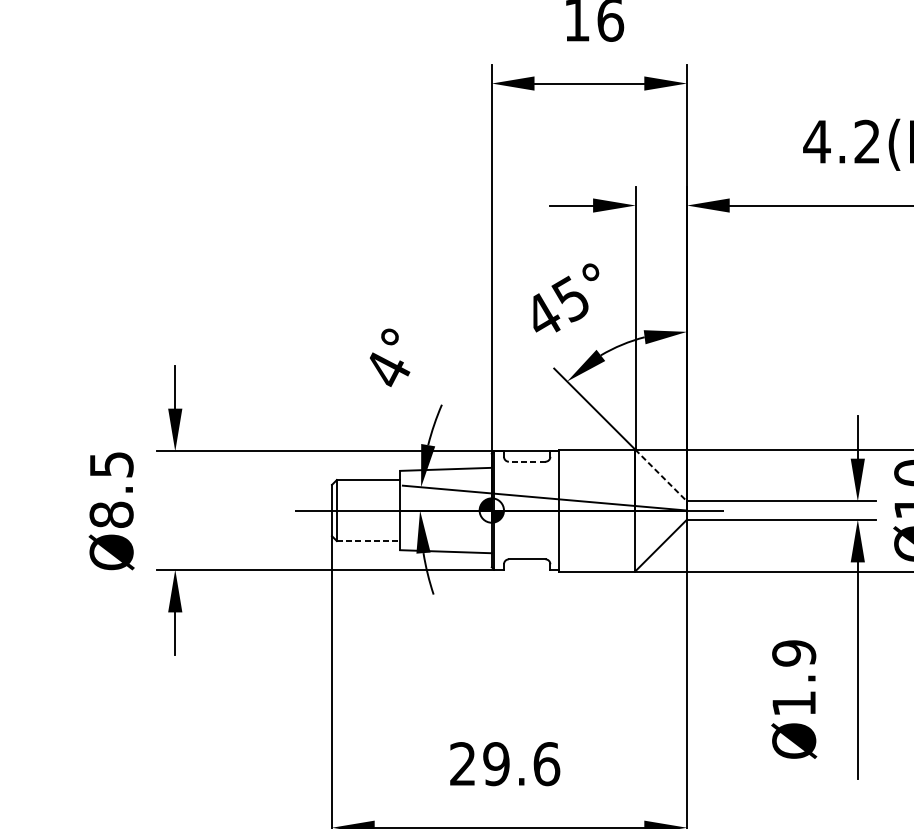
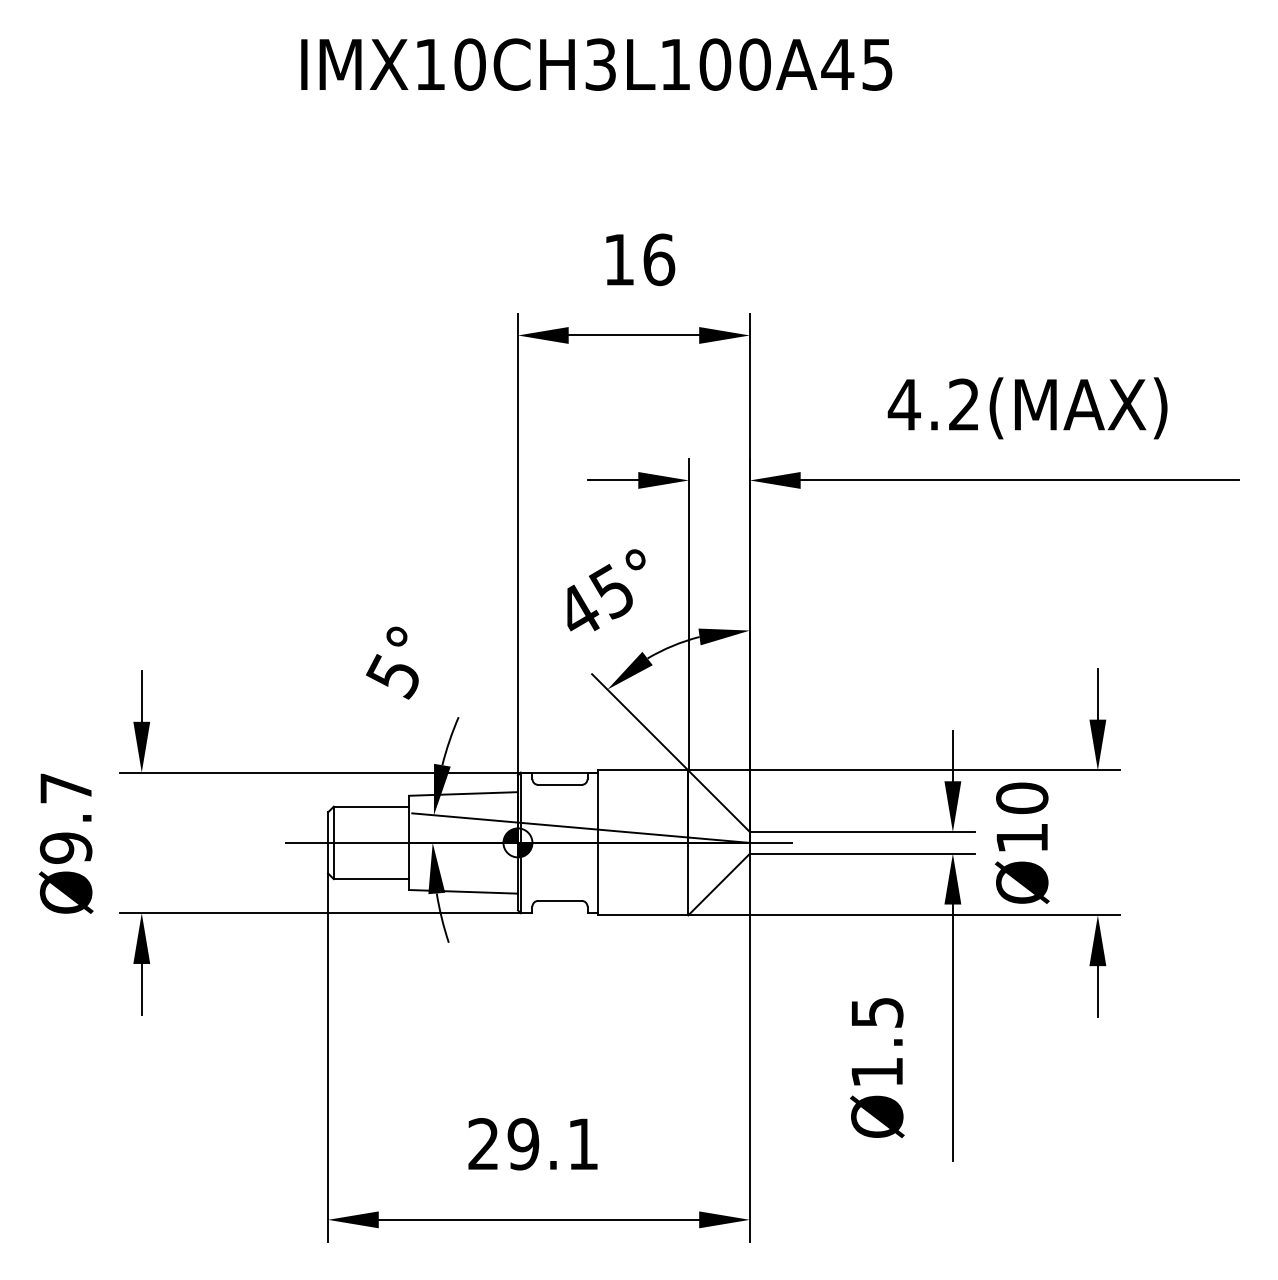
text: (387, 370) -> (393, 676), 4° -> 5°
line: (527, 461) -> (560, 784), dashed -> solid
line: (661, 475) -> (719, 801), dashed -> solid
text: (111, 490) -> (66, 818), Ø8.5 -> Ø9.7
line: (368, 541) -> (371, 879), dashed -> solid
text: (794, 653) -> (877, 1012), Ø1.9 -> Ø1.5
text: (546, 764) -> (583, 1144), 29.6 -> 29.1

